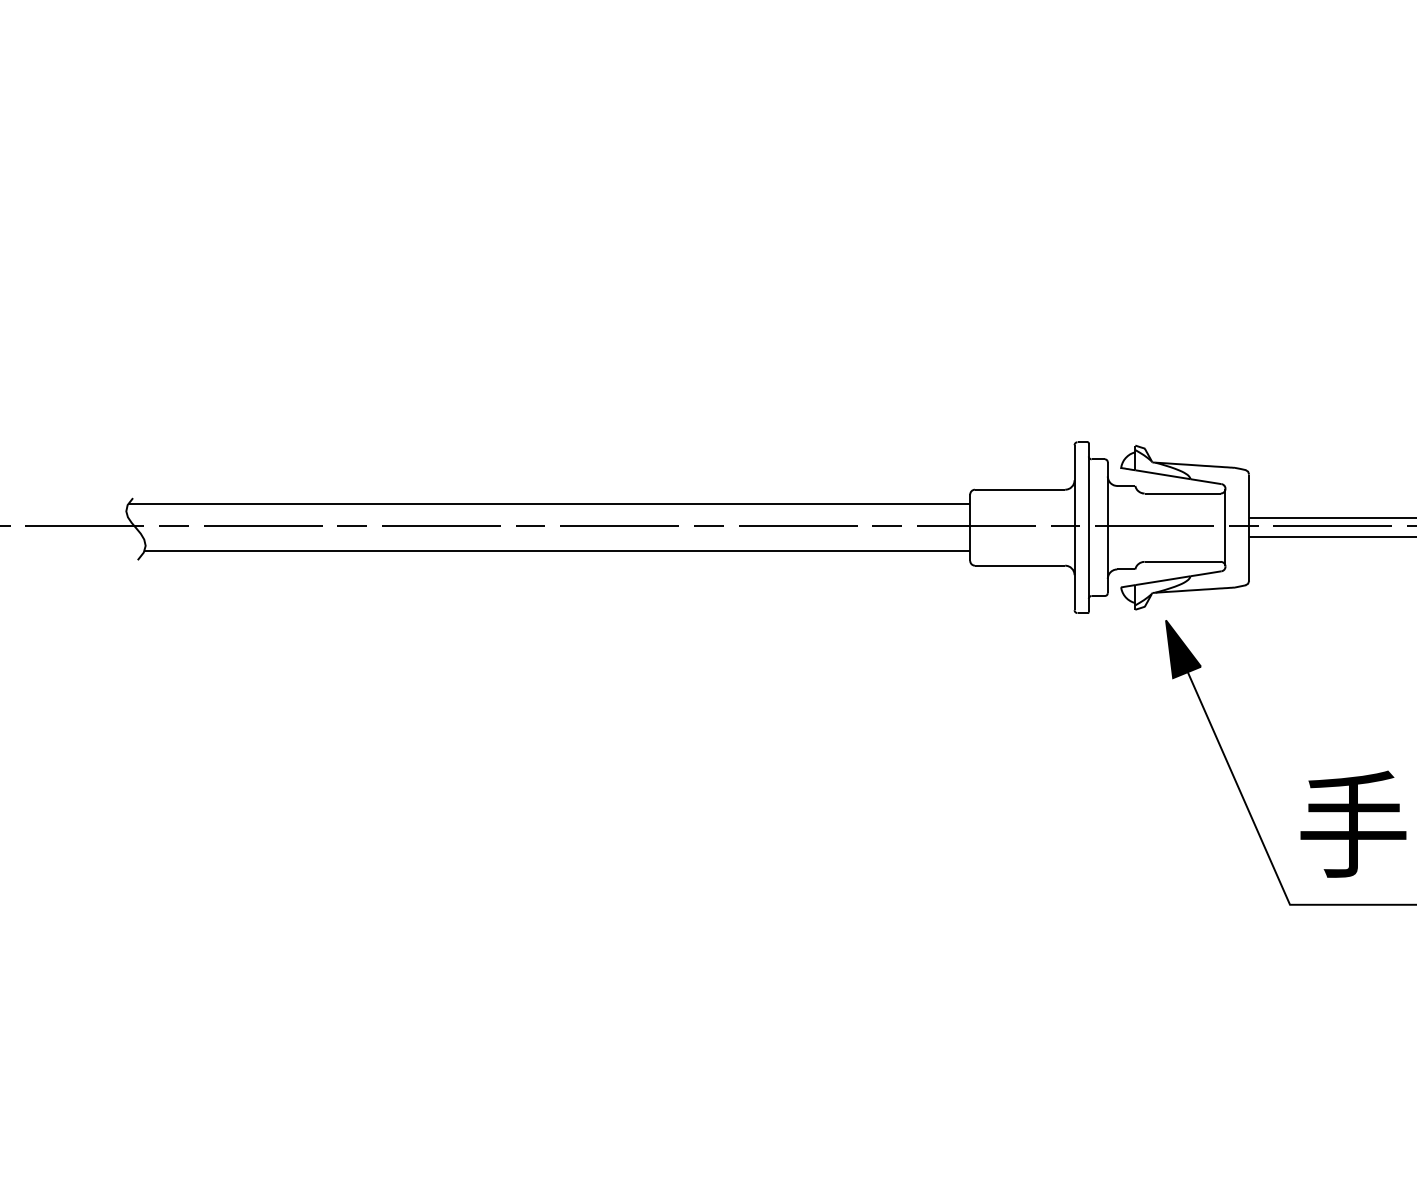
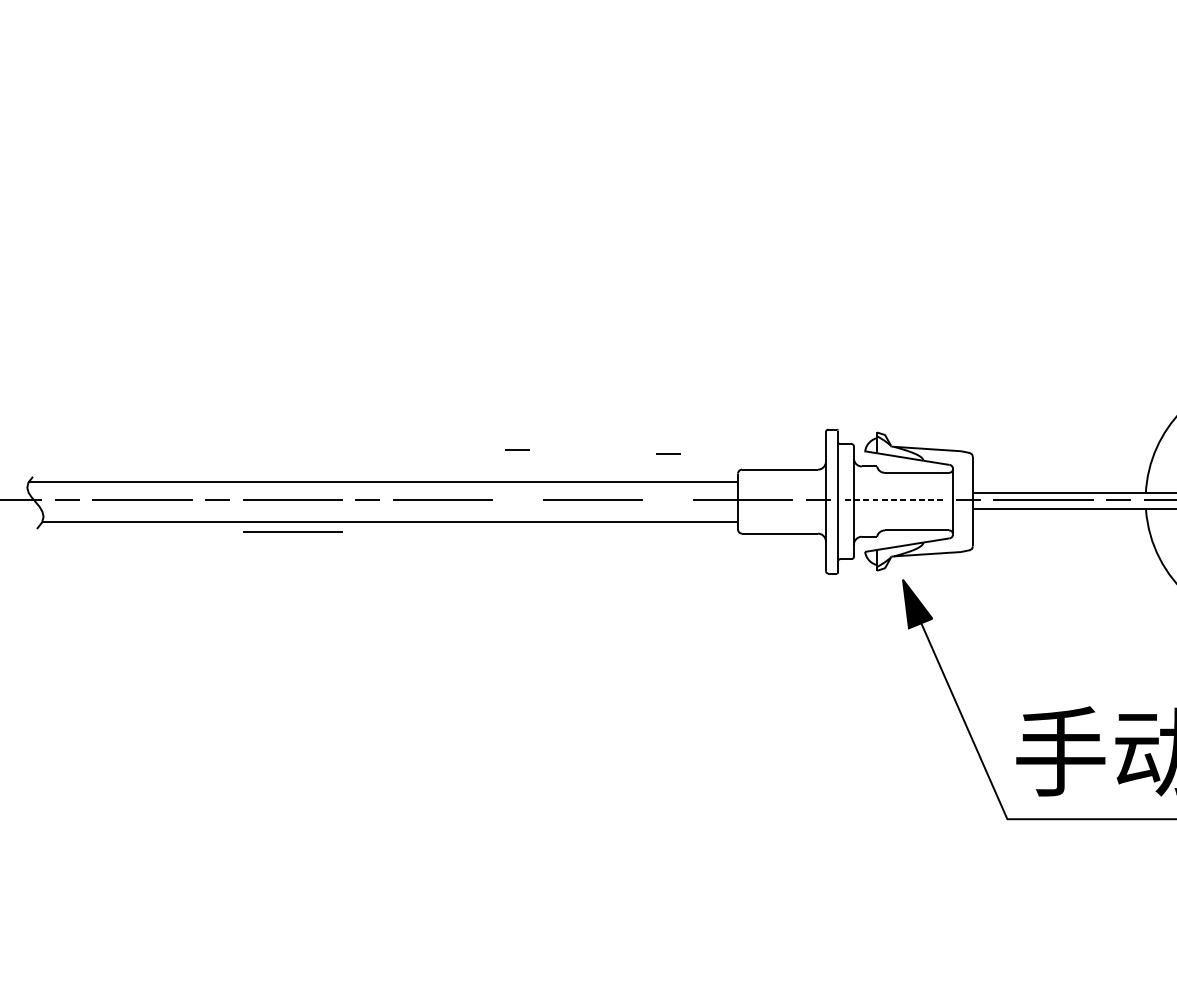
line: (708, 525) -> (517, 450), moved
line: (886, 525) -> (667, 453), moved
line: (1154, 525) -> (893, 499), solid -> dashed
line: (441, 563) -> (292, 531), added

